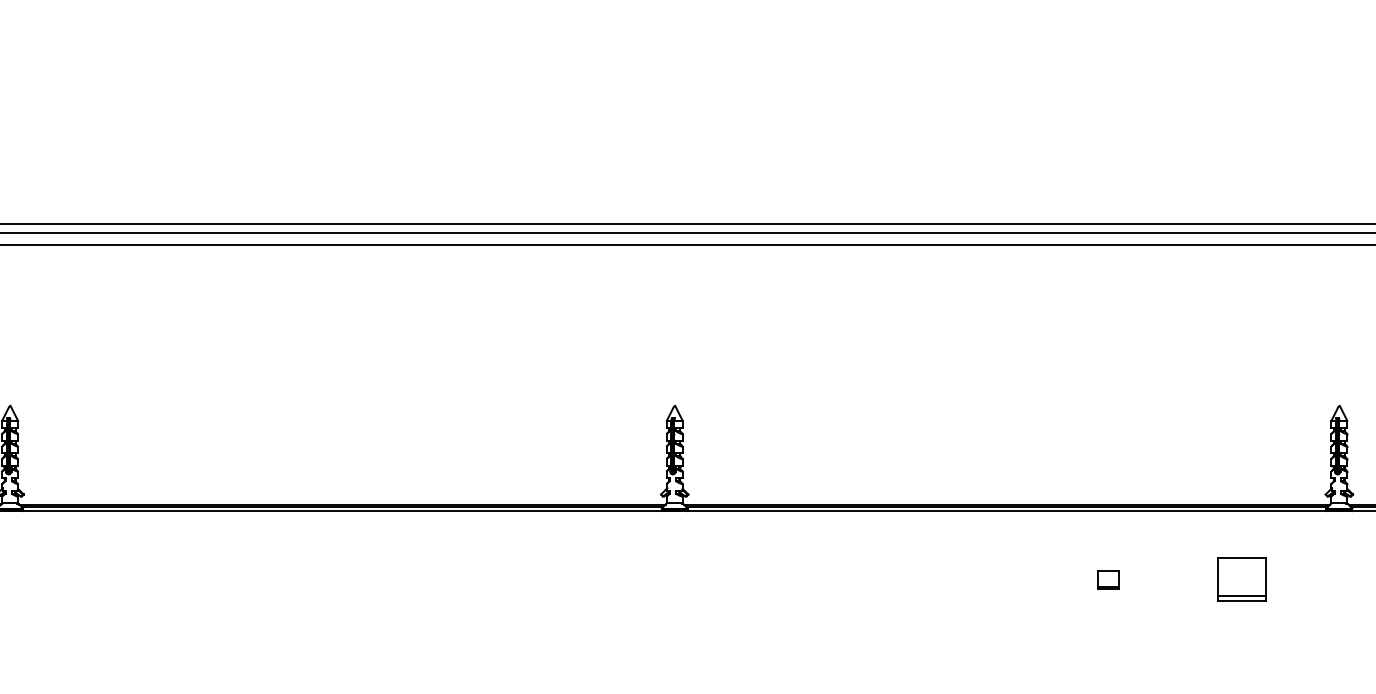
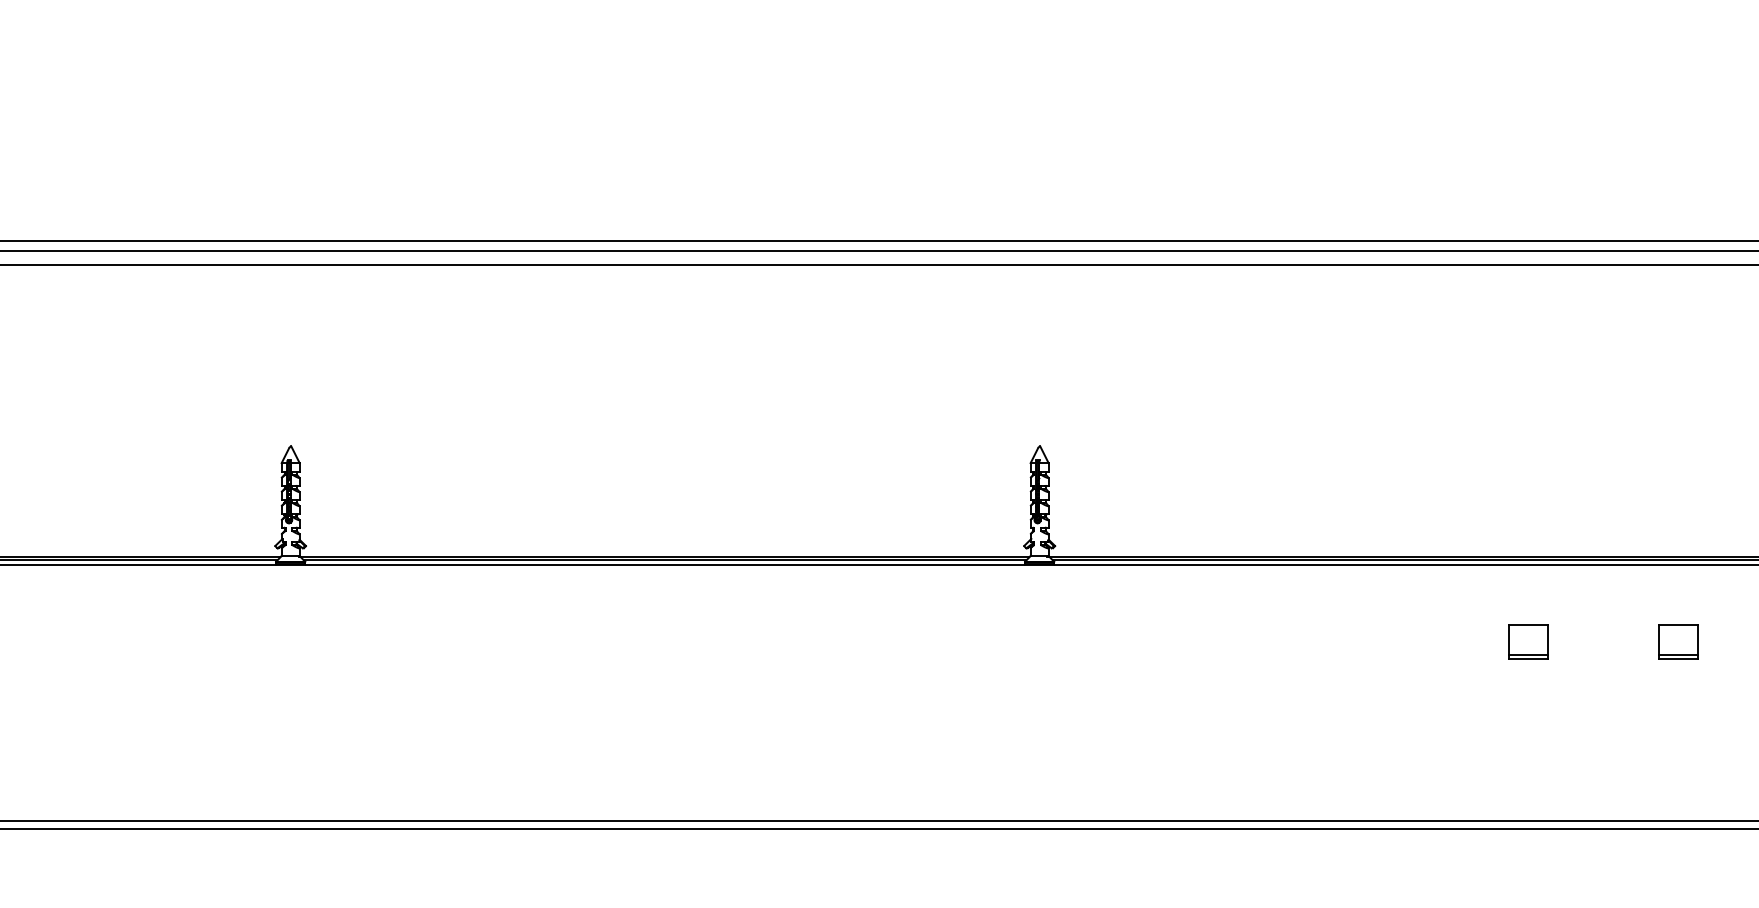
part: (1108, 579) -> (1528, 641), size x1.67
part: (1241, 579) -> (1678, 641), size x0.71

